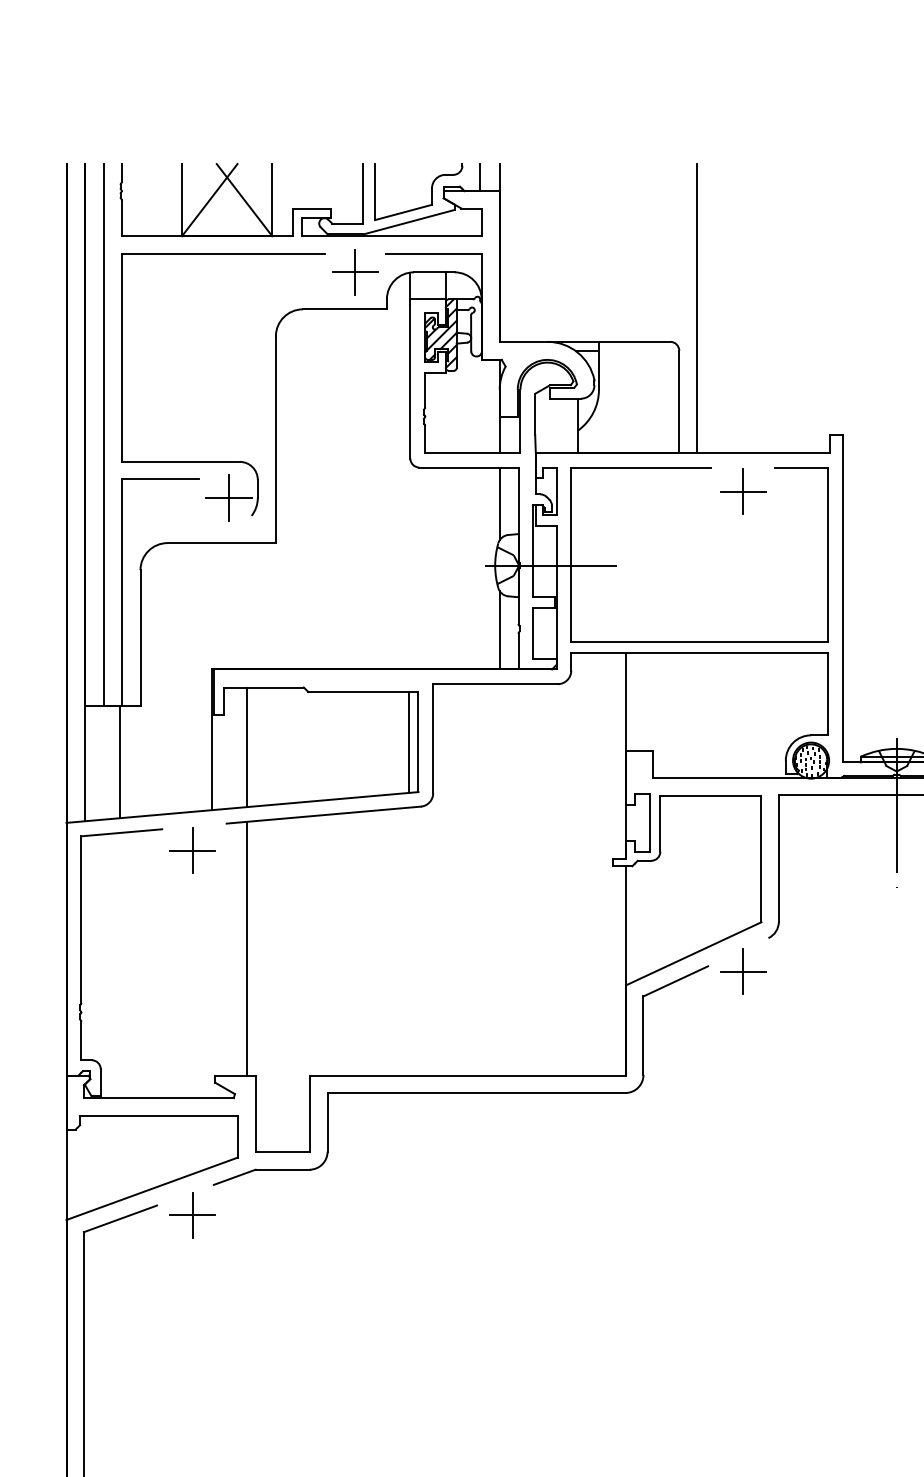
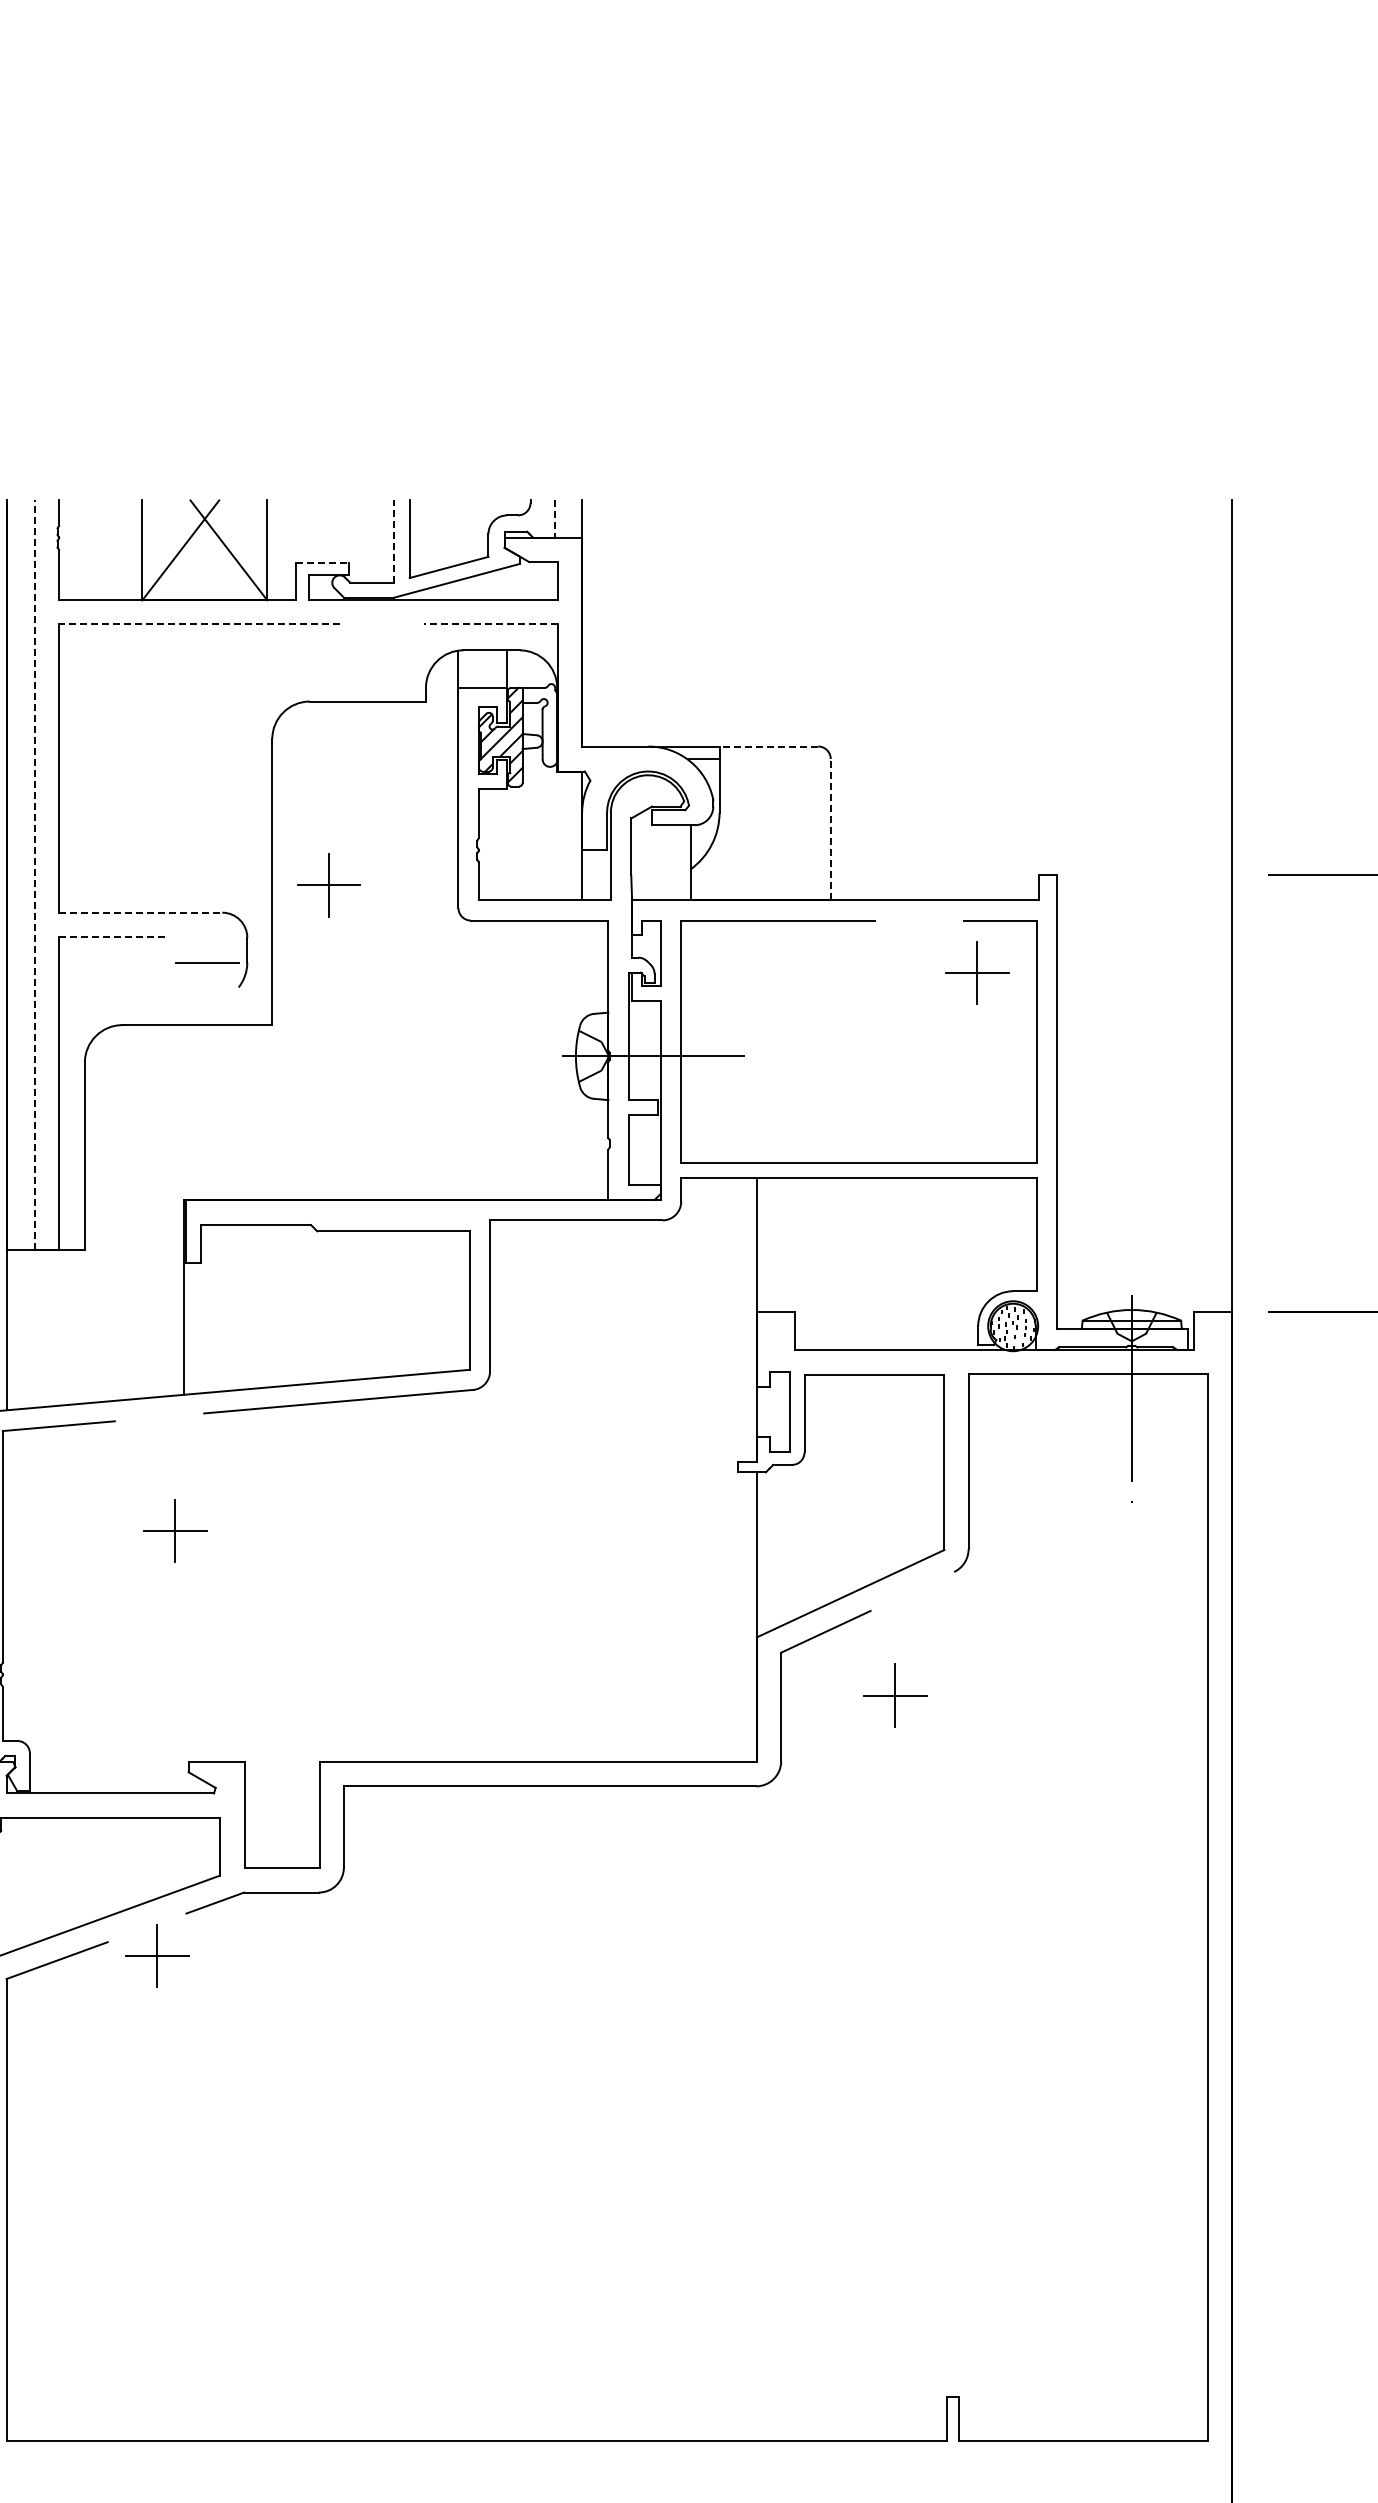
line: (479, 177) -> (554, 519), solid -> dashed
line: (363, 193) -> (393, 541), solid -> dashed
line: (312, 208) -> (322, 562), solid -> dashed
line: (223, 253) -> (199, 624), solid -> dashed
line: (434, 253) -> (491, 624), solid -> dashed
part: (354, 272) -> (328, 885), moved
line: (697, 308) -> (855, 700), removed
line: (634, 341) -> (768, 746), solid -> dashed
line: (679, 401) -> (830, 829), solid -> dashed
line: (104, 435) -> (34, 875), solid -> dashed
line: (180, 461) -> (140, 912), solid -> dashed
line: (159, 479) -> (111, 936), solid -> dashed
part: (743, 491) -> (977, 972), moved
line: (229, 497) -> (207, 962), removed
line: (499, 503) -> (582, 970), removed
line: (499, 630) -> (582, 1145), removed
line: (409, 742) -> (457, 1300), removed
line: (247, 747) -> (232, 1307), removed
line: (119, 761) -> (56, 1327), removed
part: (192, 850) -> (175, 1530), moved
line: (247, 948) -> (232, 1586), removed
part: (743, 971) -> (895, 1695), moved

